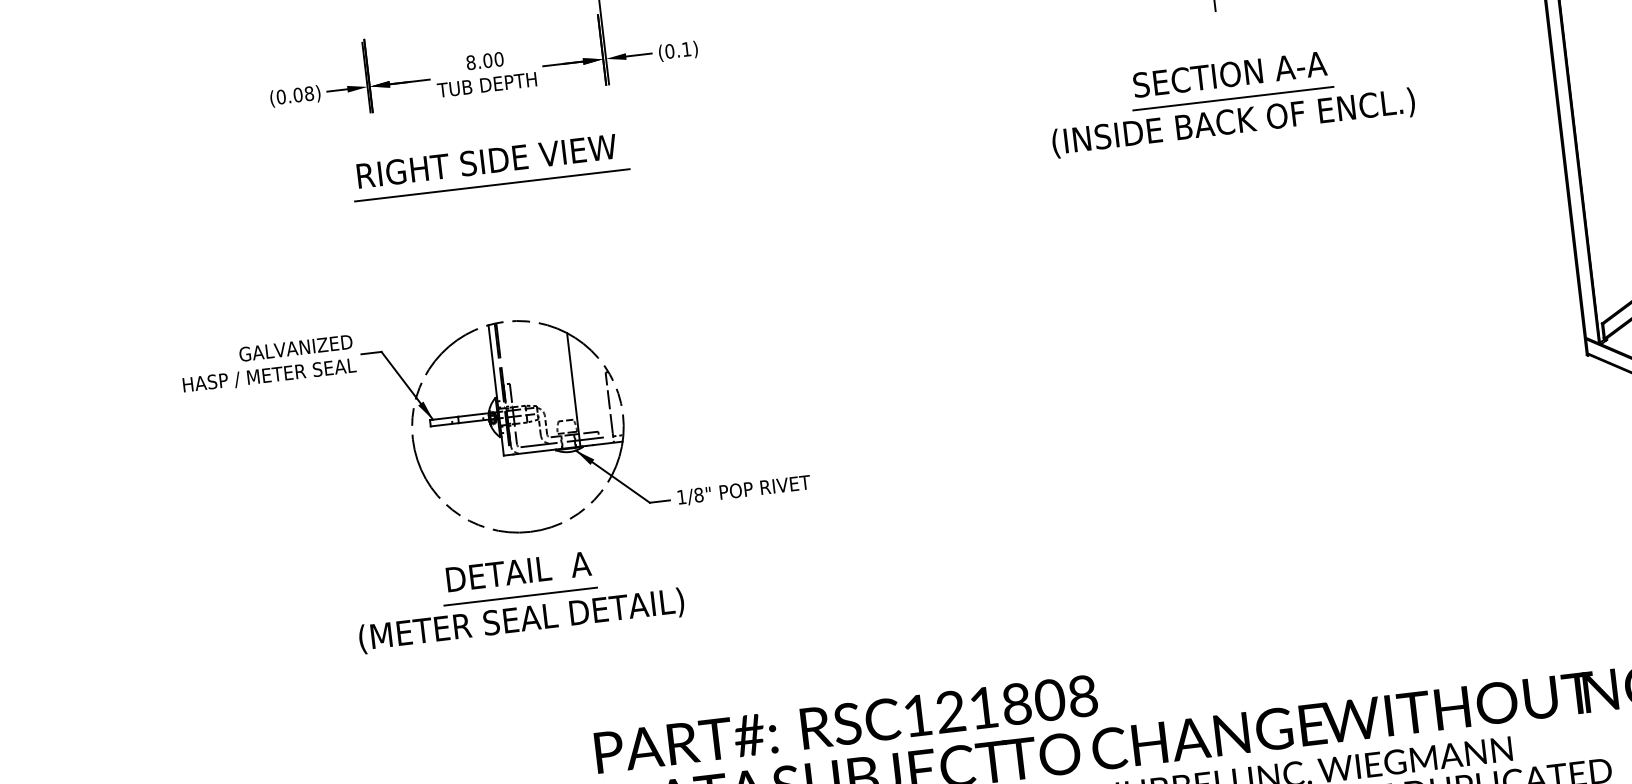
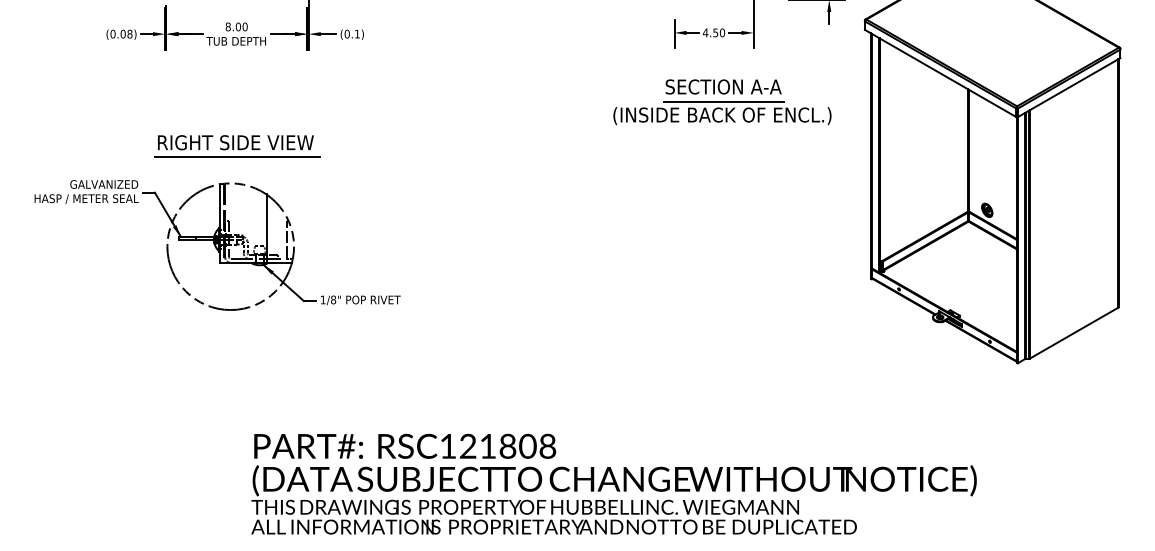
part: (1231, 100) -> (722, 102), moved
part: (490, 167) -> (237, 146), moved
part: (519, 597) -> (219, 348), removed

